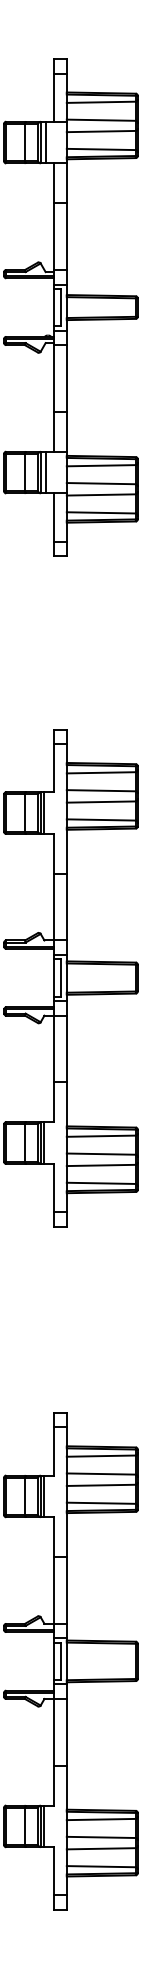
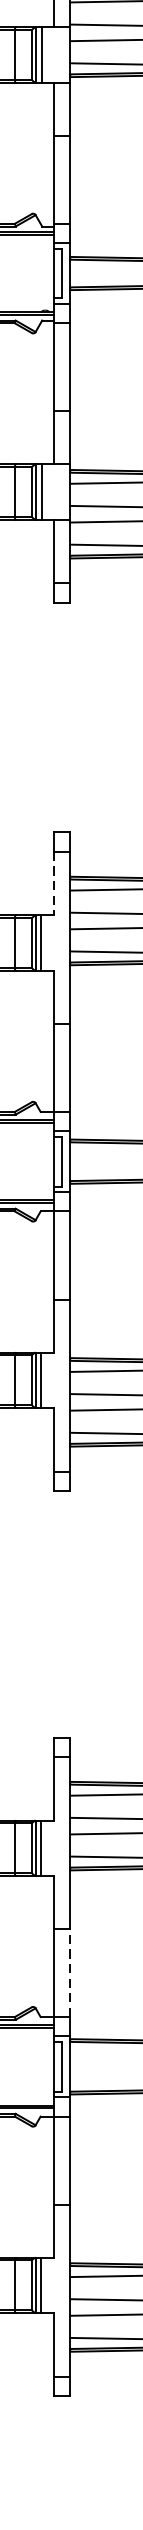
line: (54, 768) -> (53, 884), solid -> dashed
line: (66, 1590) -> (69, 1972), solid -> dashed

